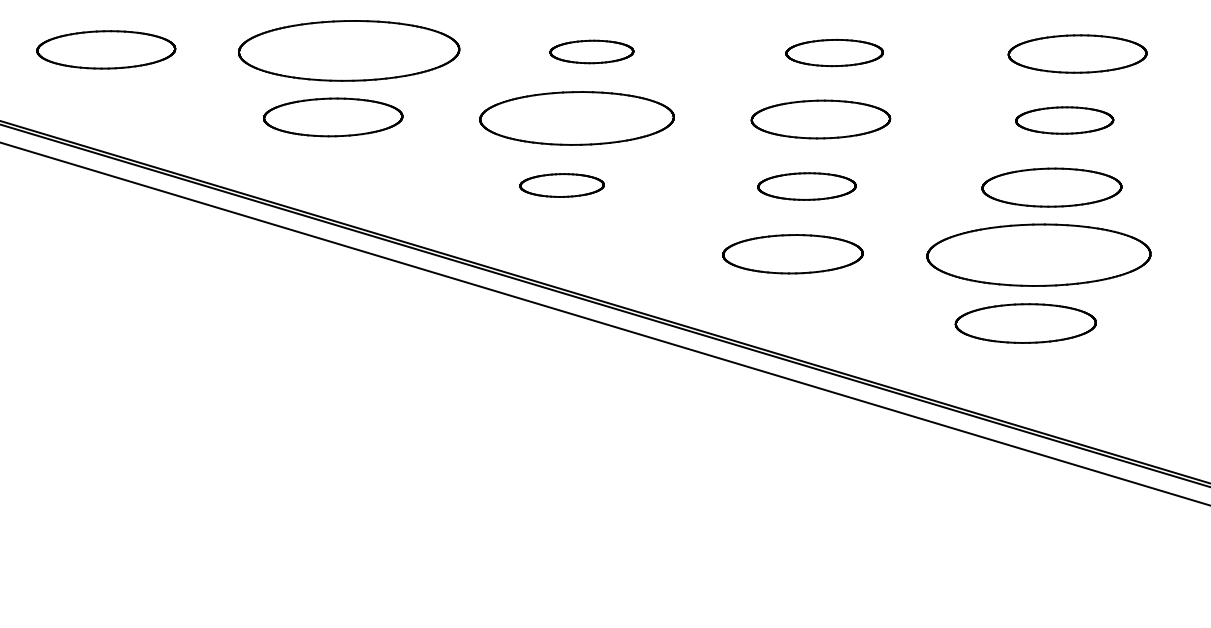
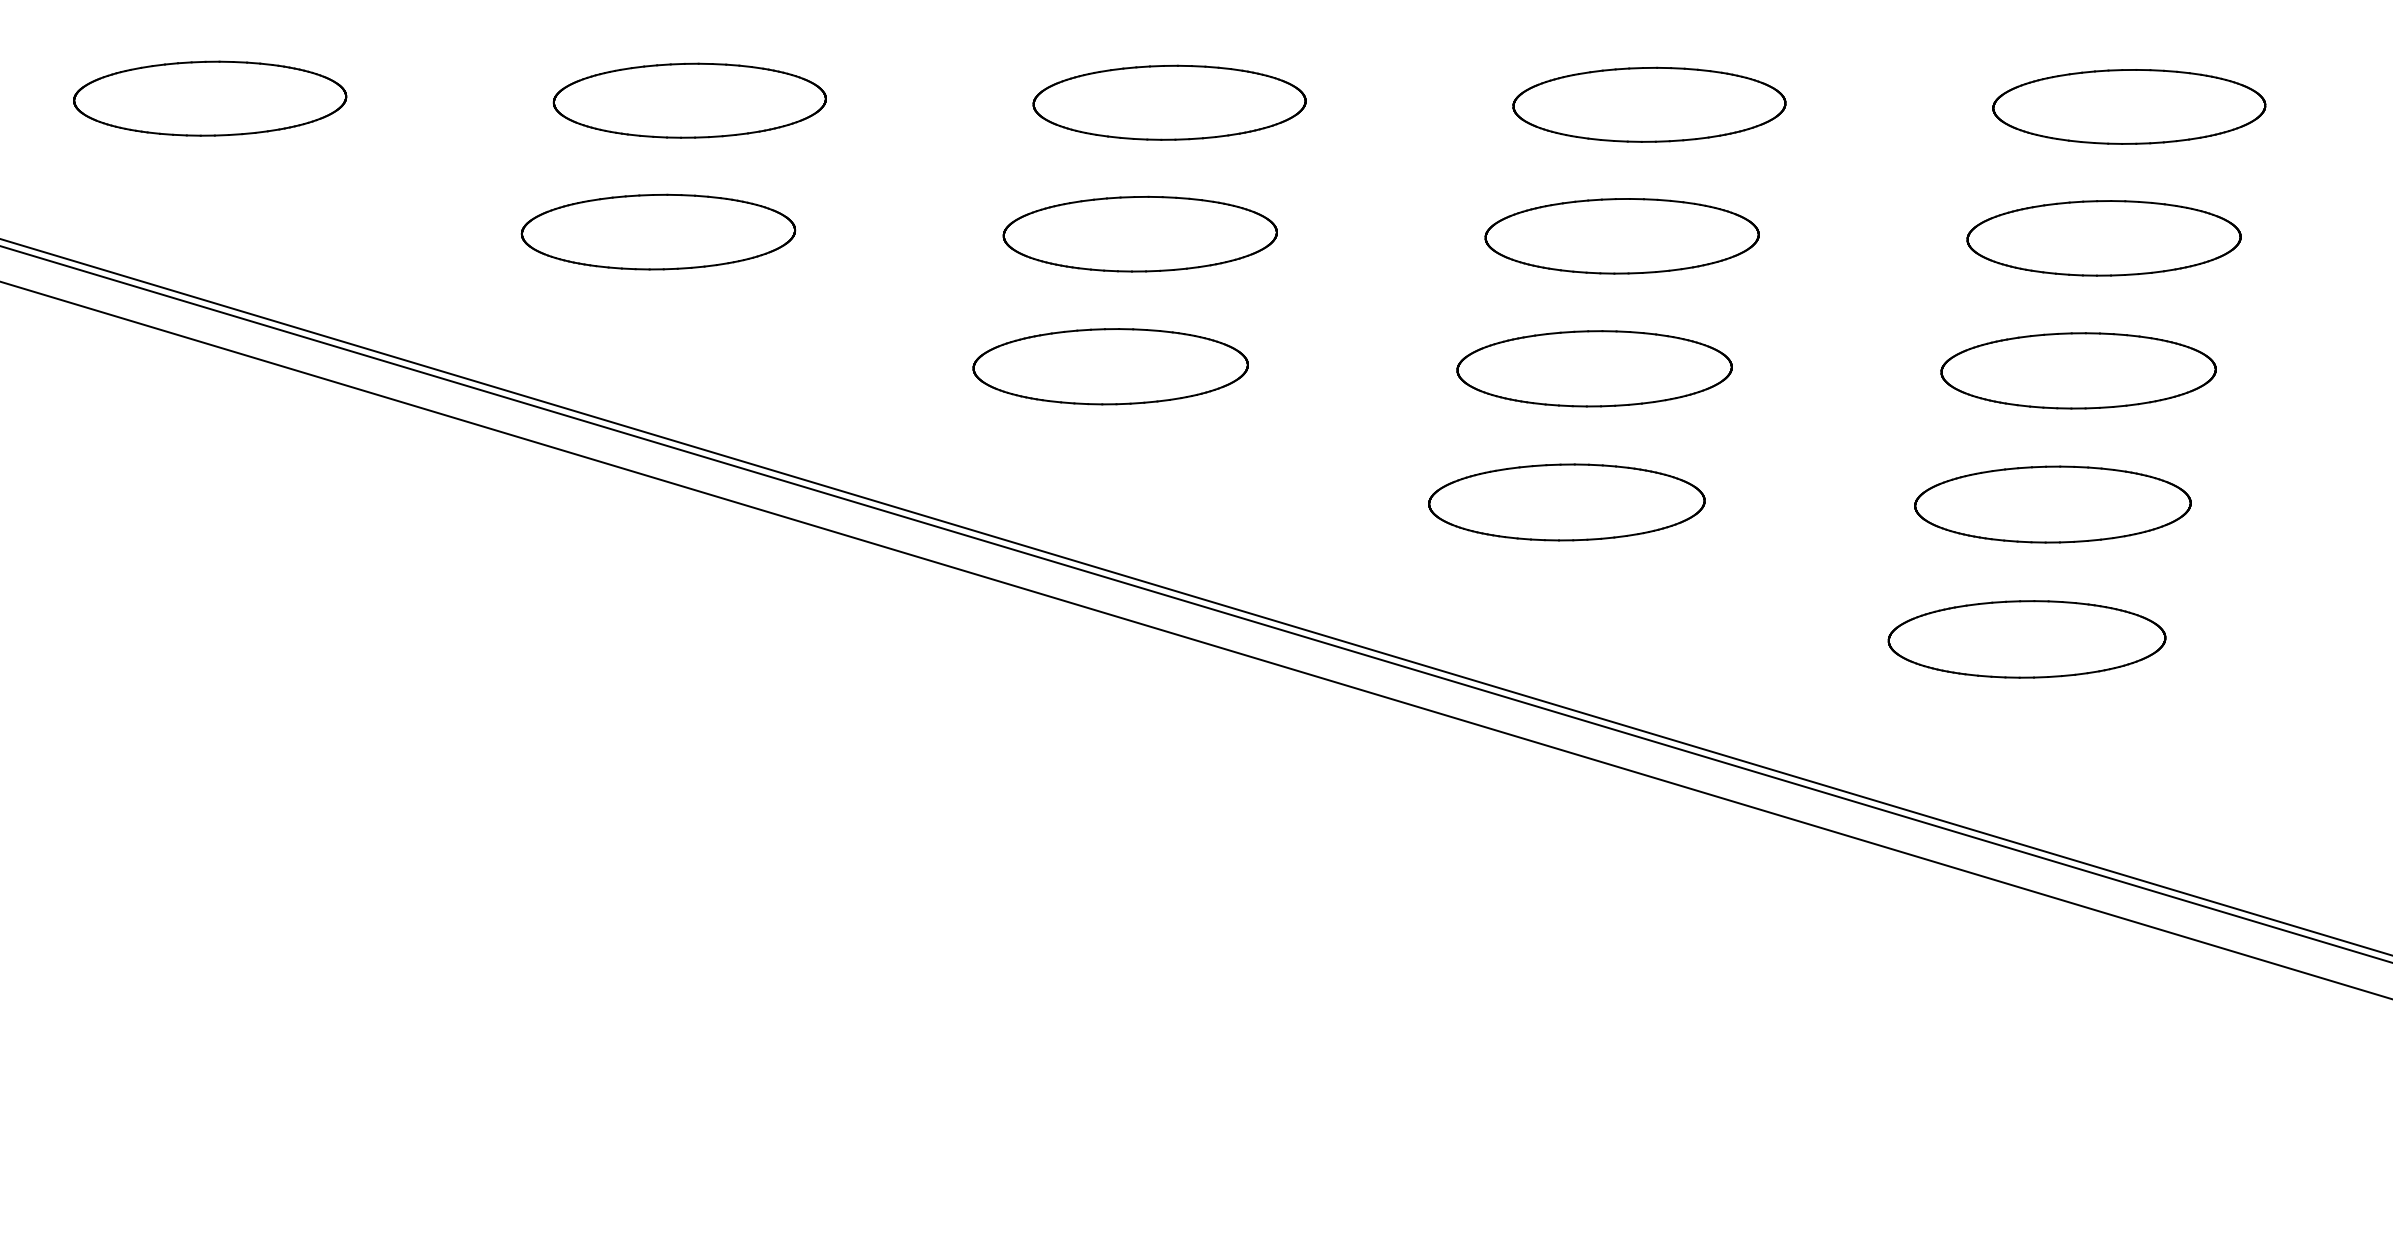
part: (348, 50) -> (688, 99), size x0.62
part: (591, 51) -> (1168, 101), size x1.67
part: (834, 52) -> (1648, 103), size x1.43
part: (576, 118) -> (1139, 234), size x0.71
part: (1064, 120) -> (2103, 238), size x1.43
part: (561, 185) -> (1109, 366), size x1.67
part: (806, 186) -> (1593, 368), size x1.43
part: (1038, 255) -> (2052, 504), size x0.62

